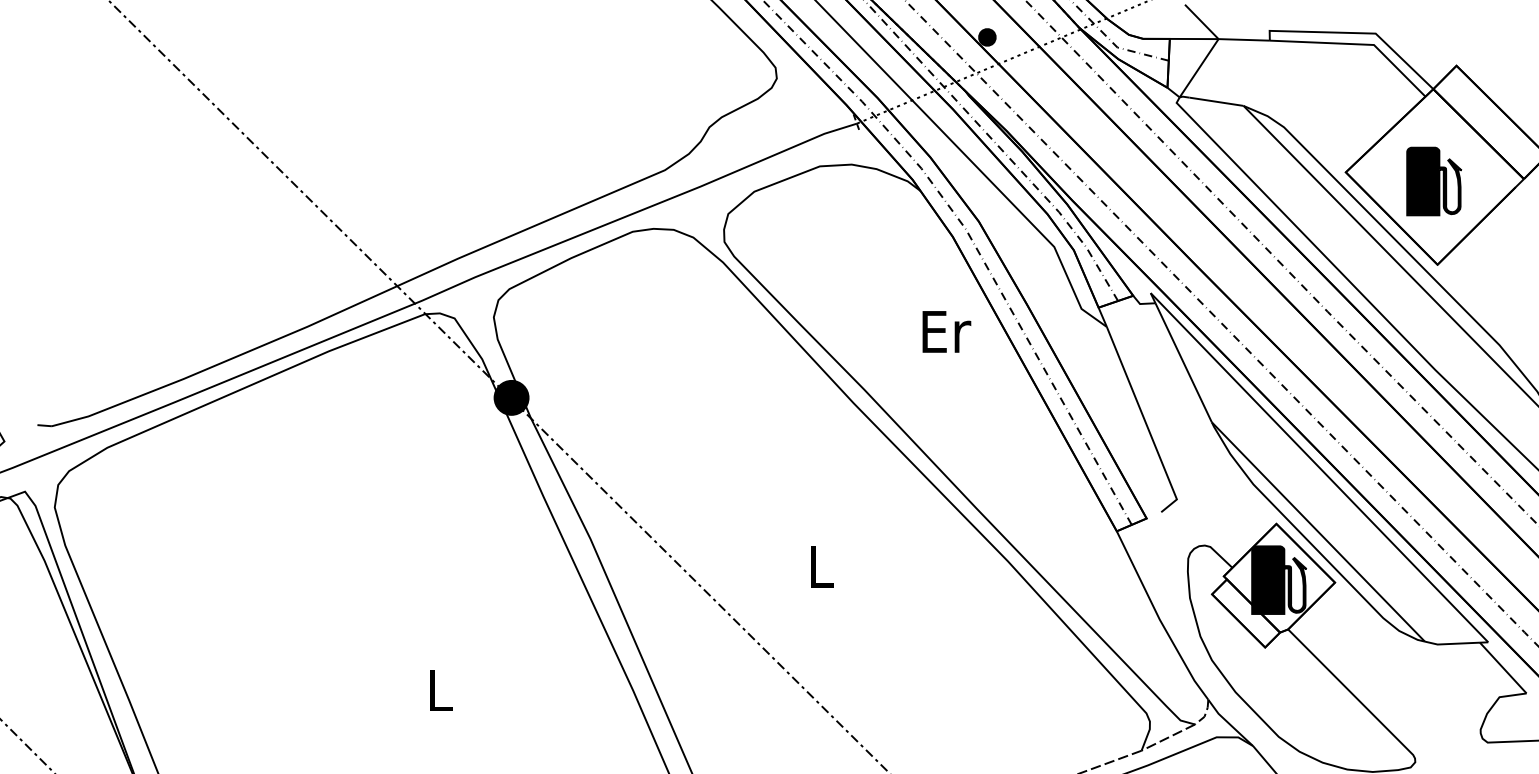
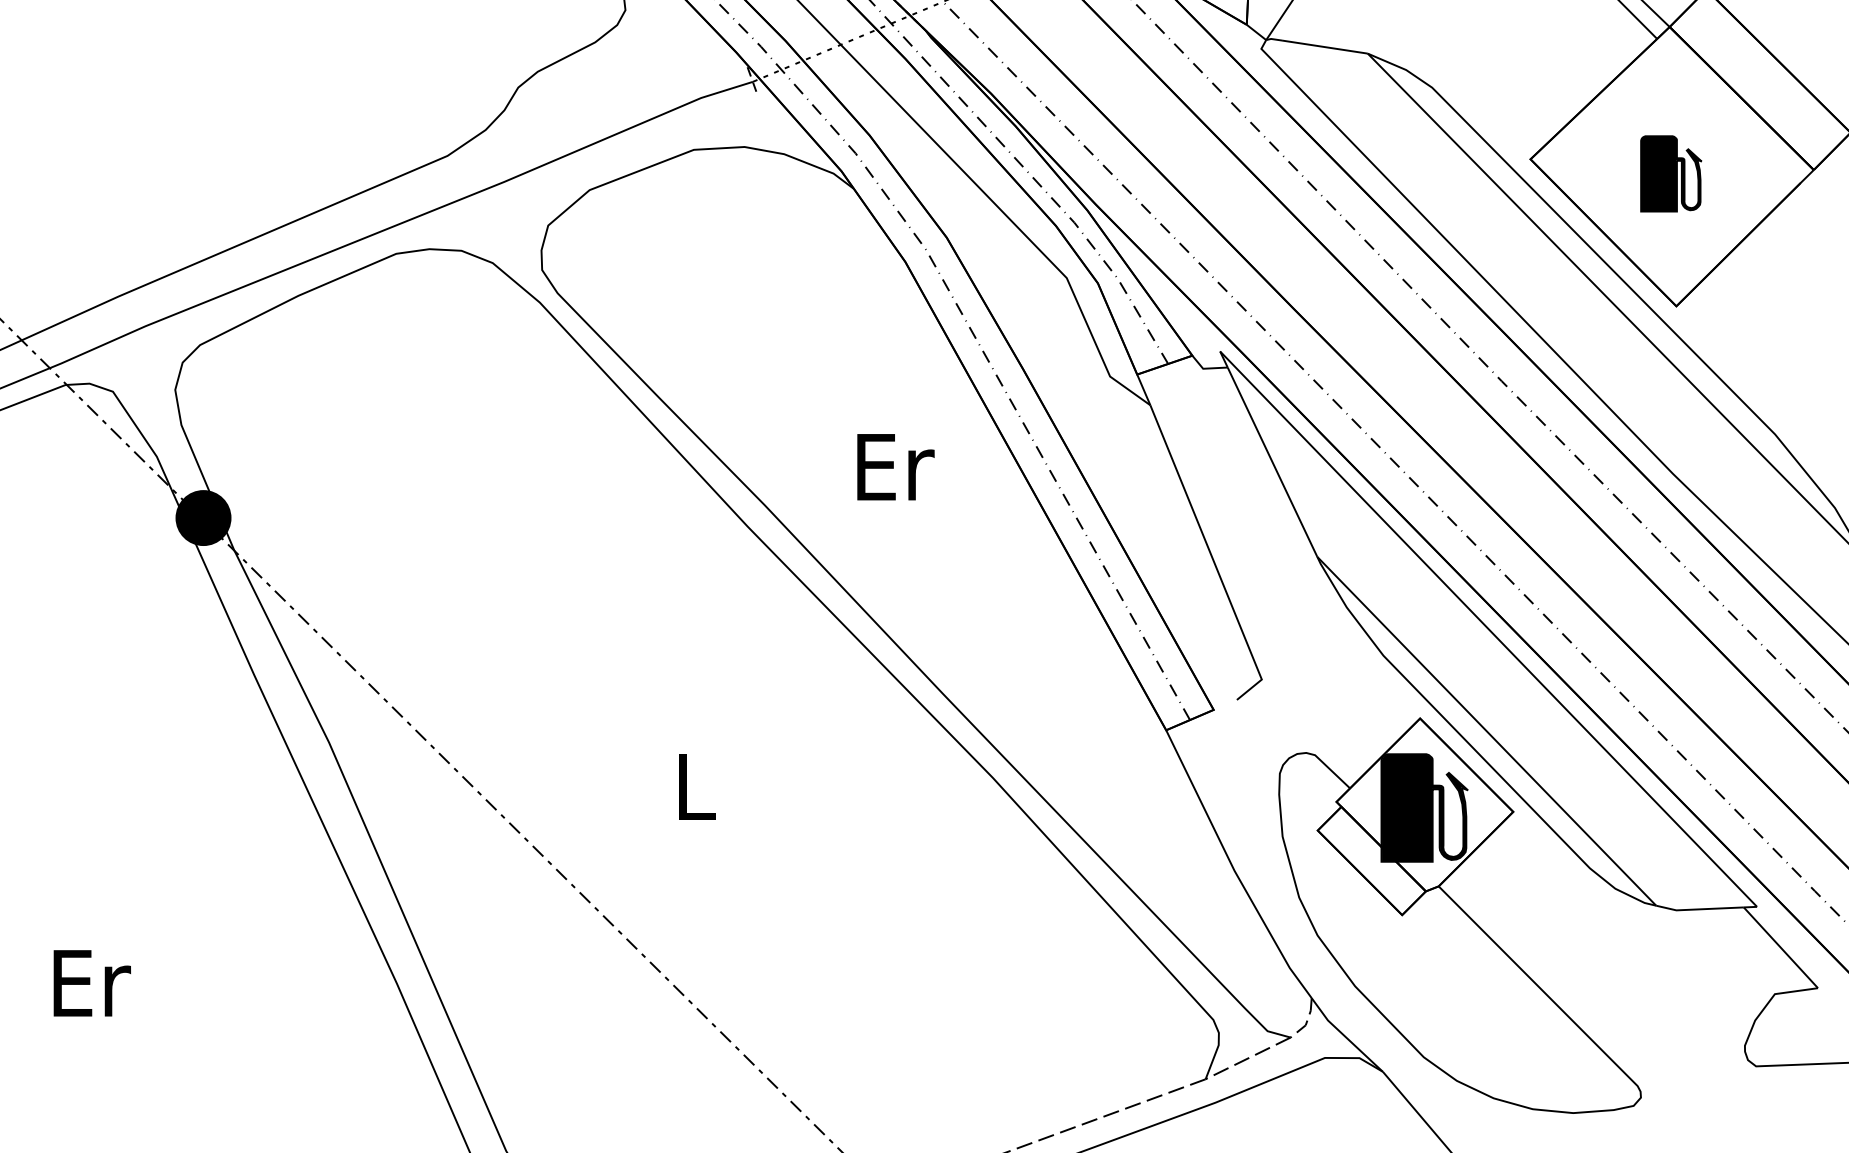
part: (1434, 181) -> (1671, 173), size x0.7
text: (946, 331) -> (895, 466), moved
text: (441, 690) -> (92, 983), L -> Er

